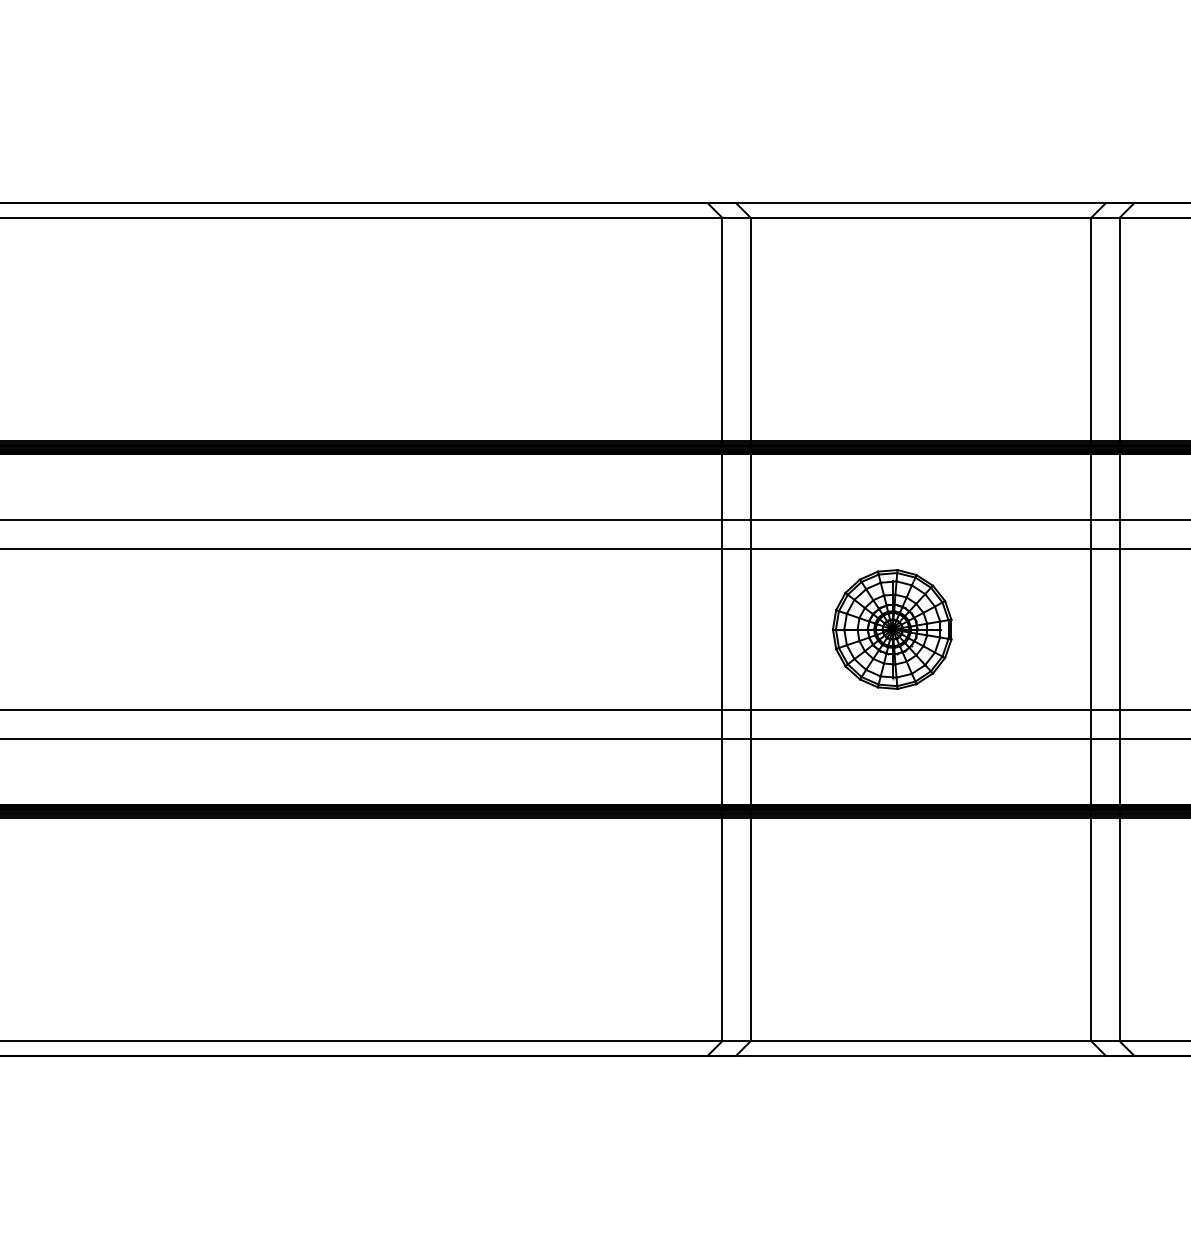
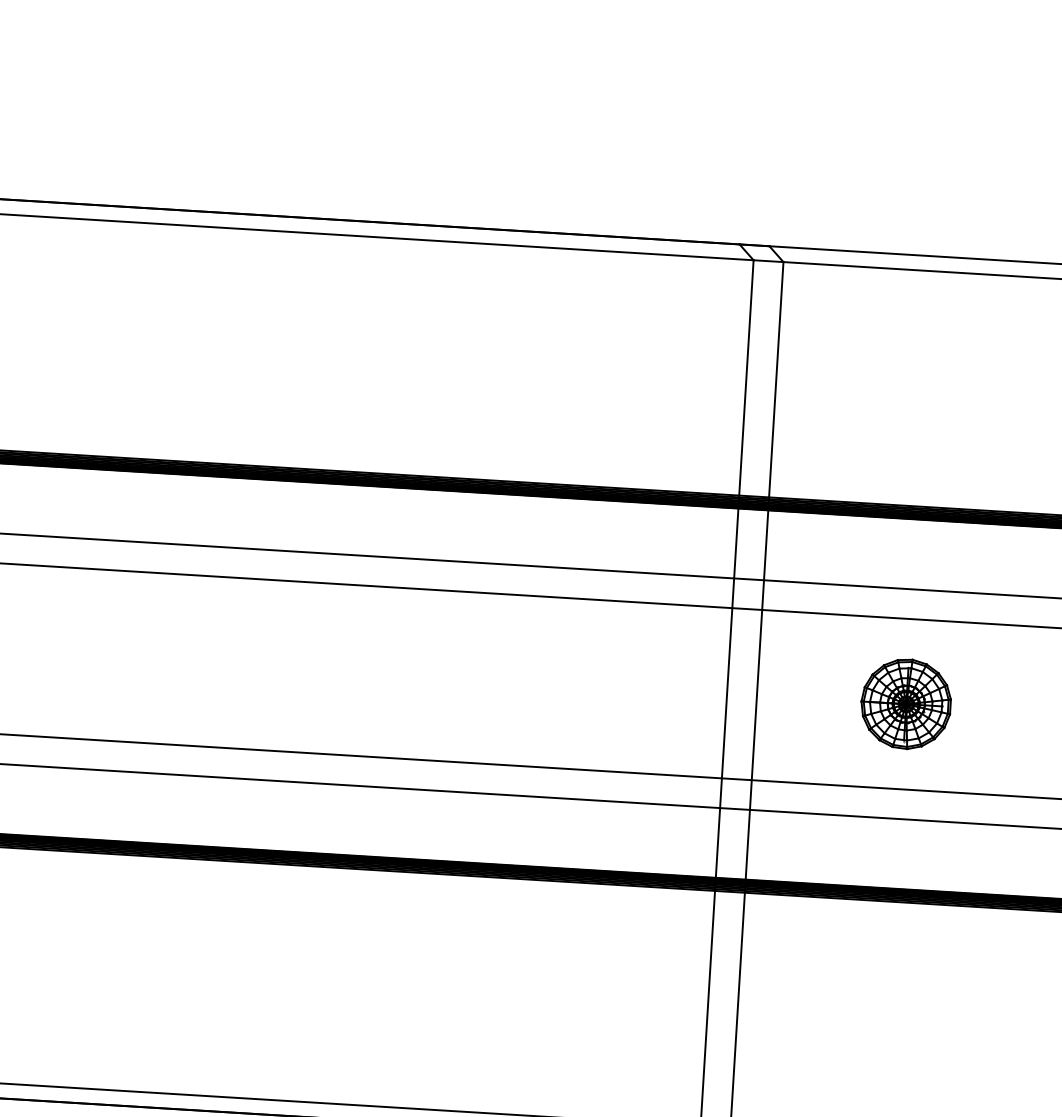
part: (892, 629) -> (906, 704), size x0.71

